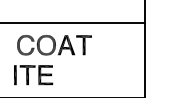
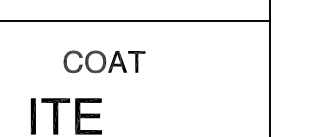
part: (54, 44) -> (104, 60), size x0.6

